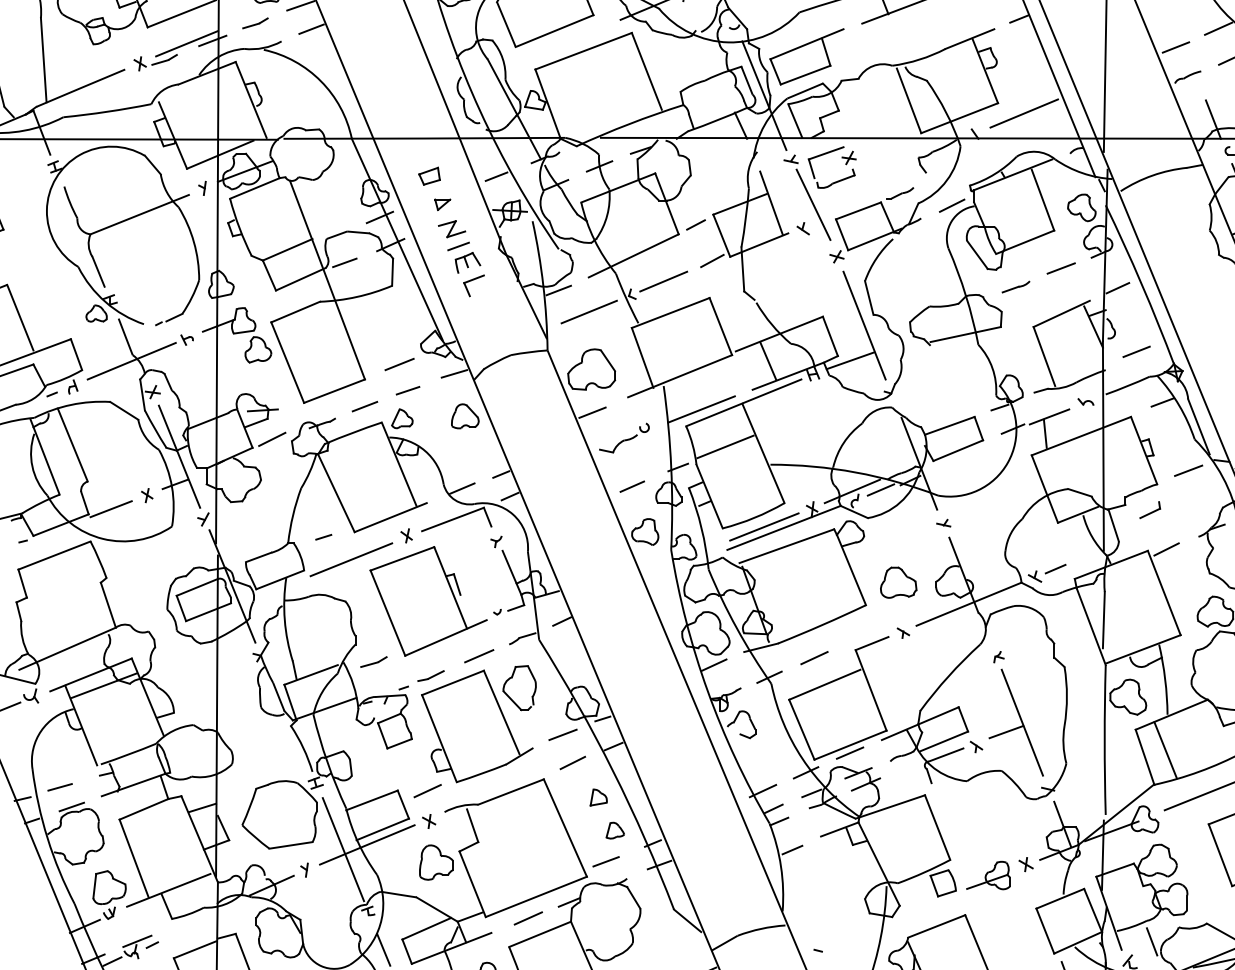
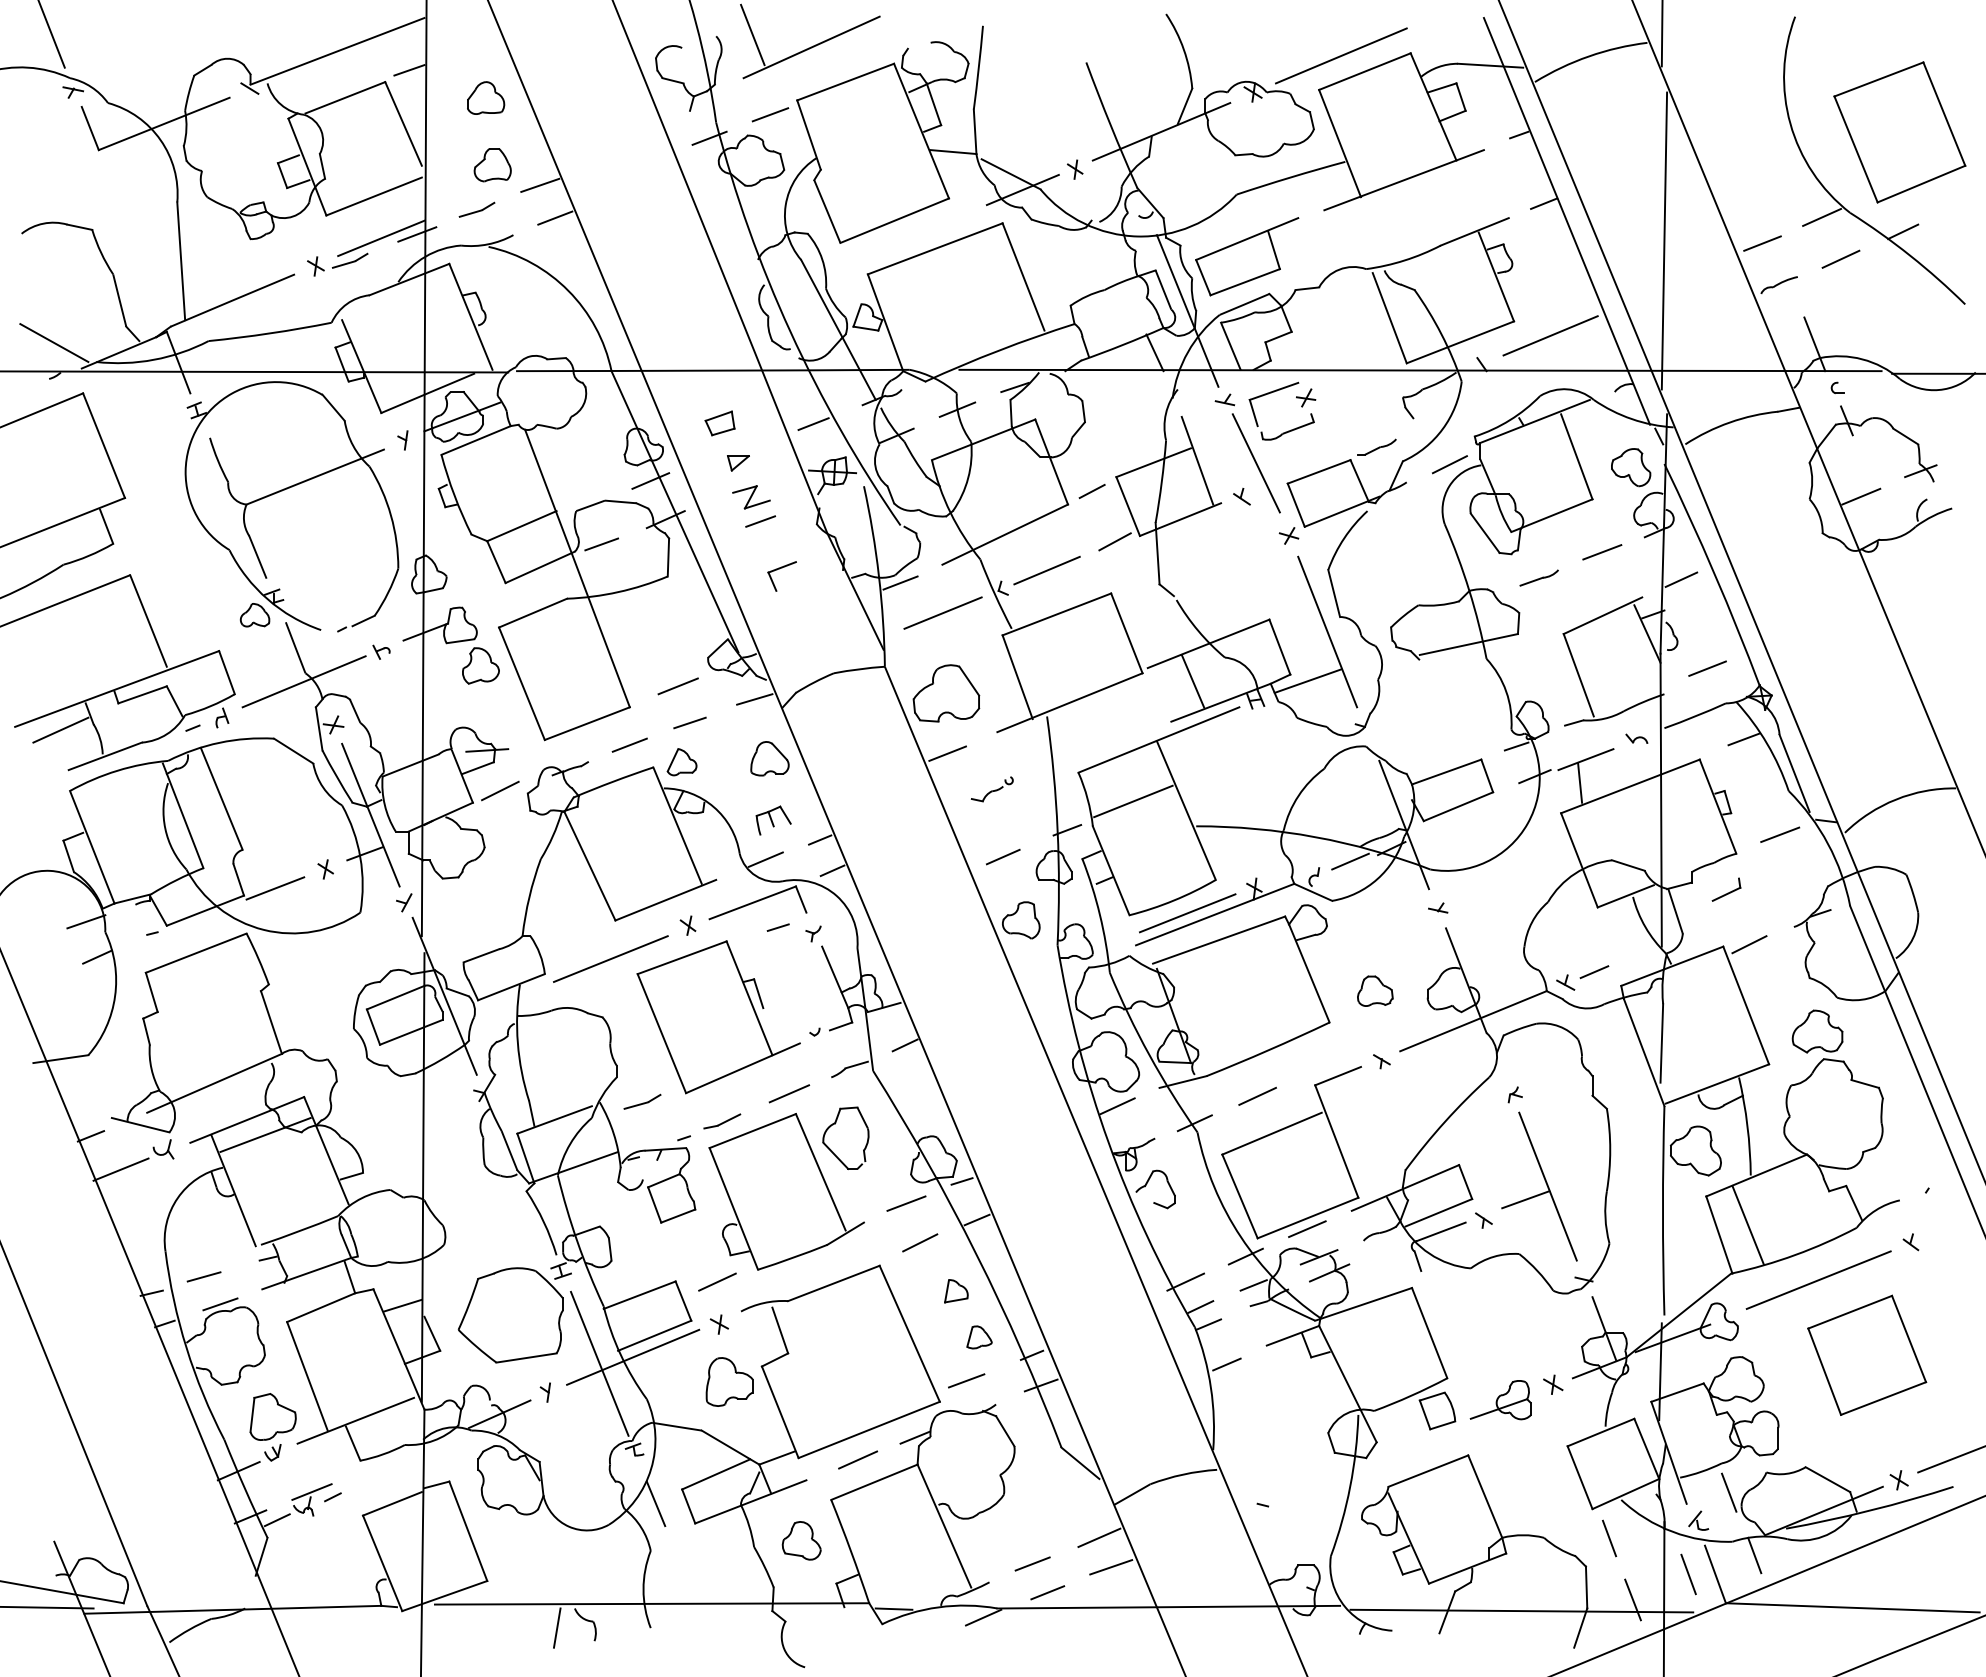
part: (467, 262) -> (773, 820), moved
line: (701, 408) -> (1099, 748), removed
part: (624, 438) -> (992, 789), size x0.6
line: (852, 491) -> (1310, 863), removed
line: (323, 537) -> (777, 927), moved
part: (898, 582) -> (1375, 991), size x0.7

